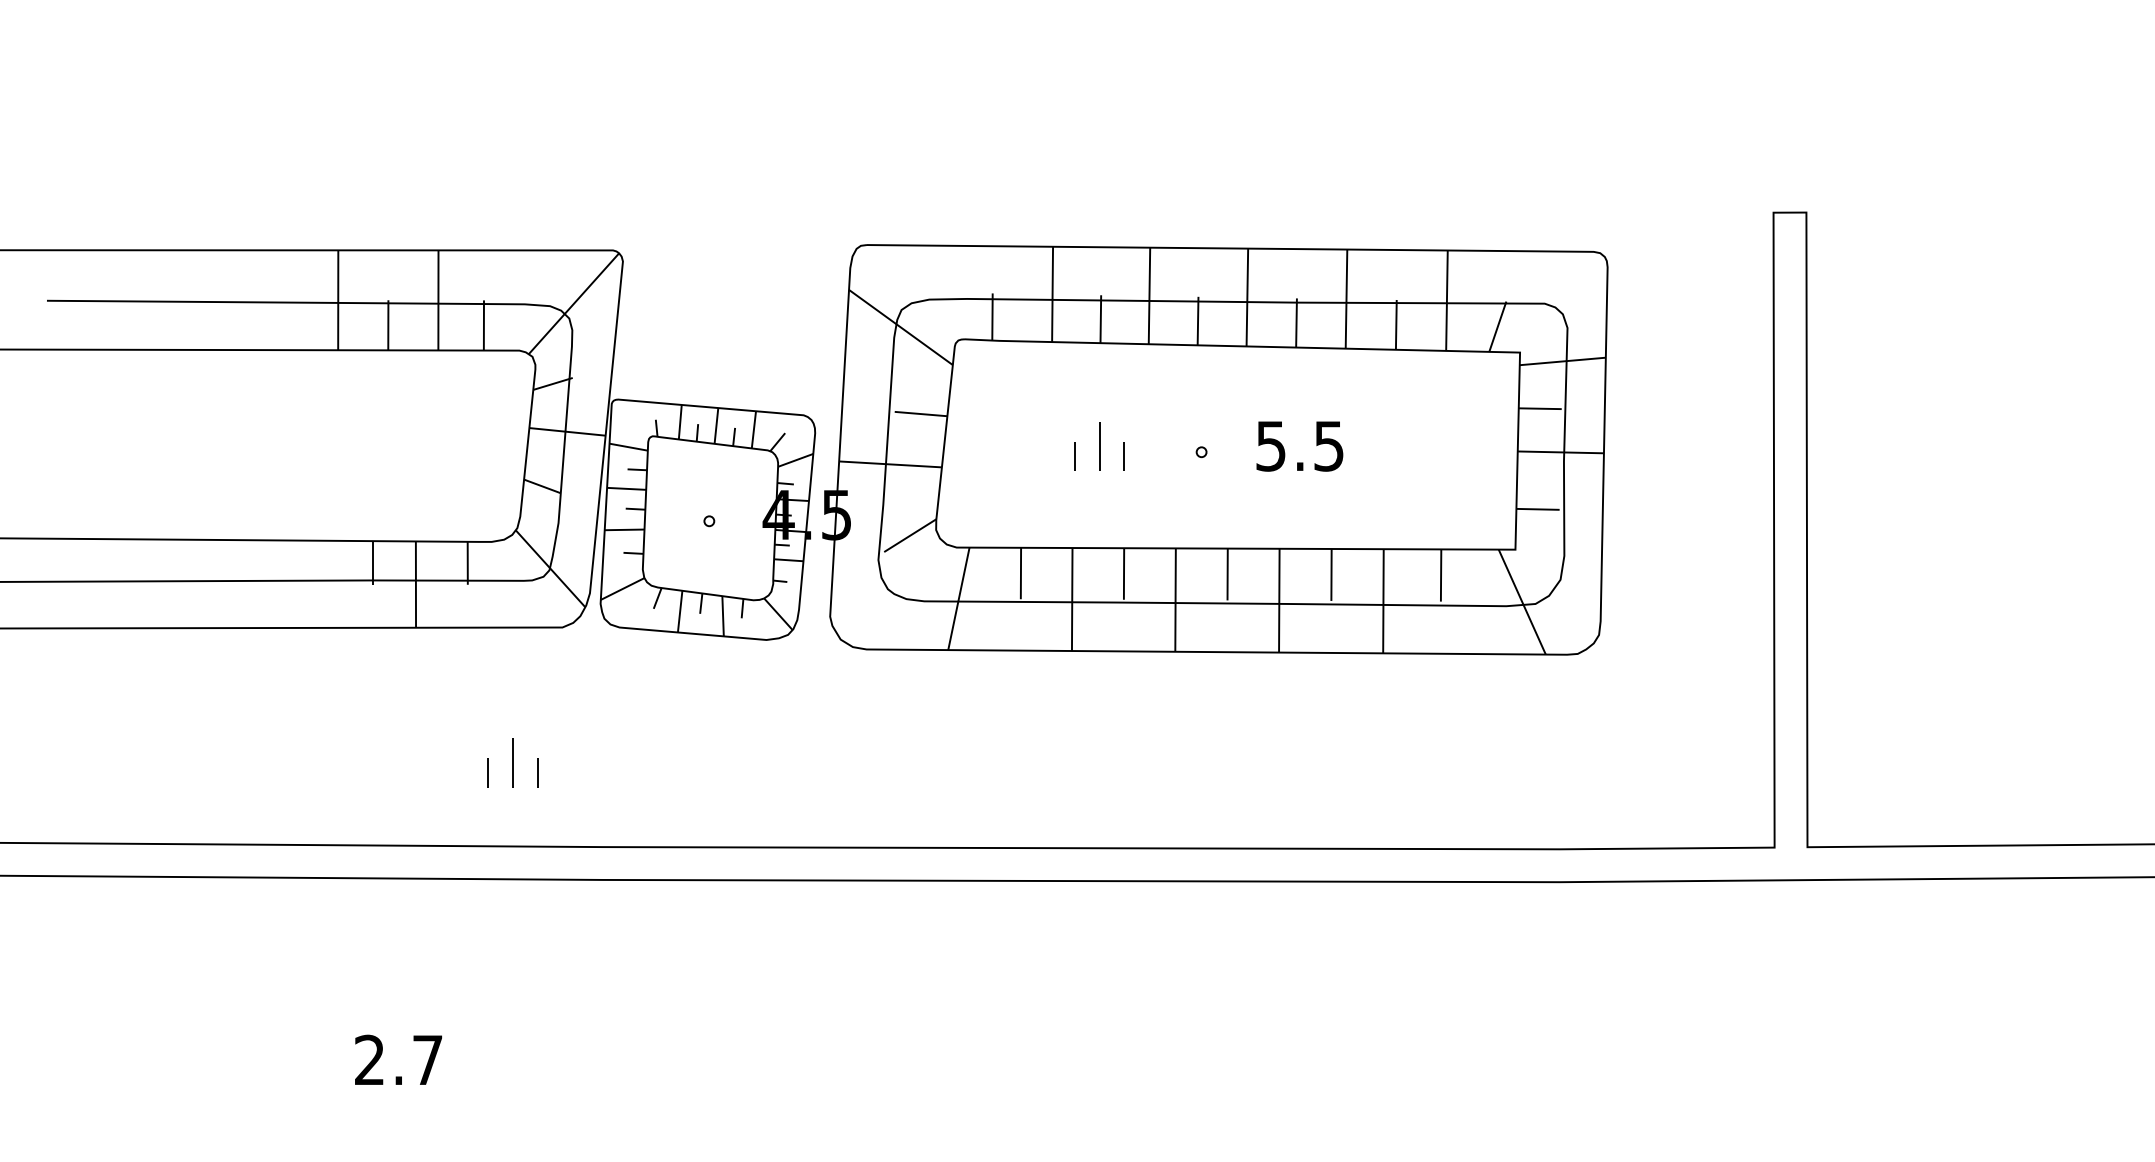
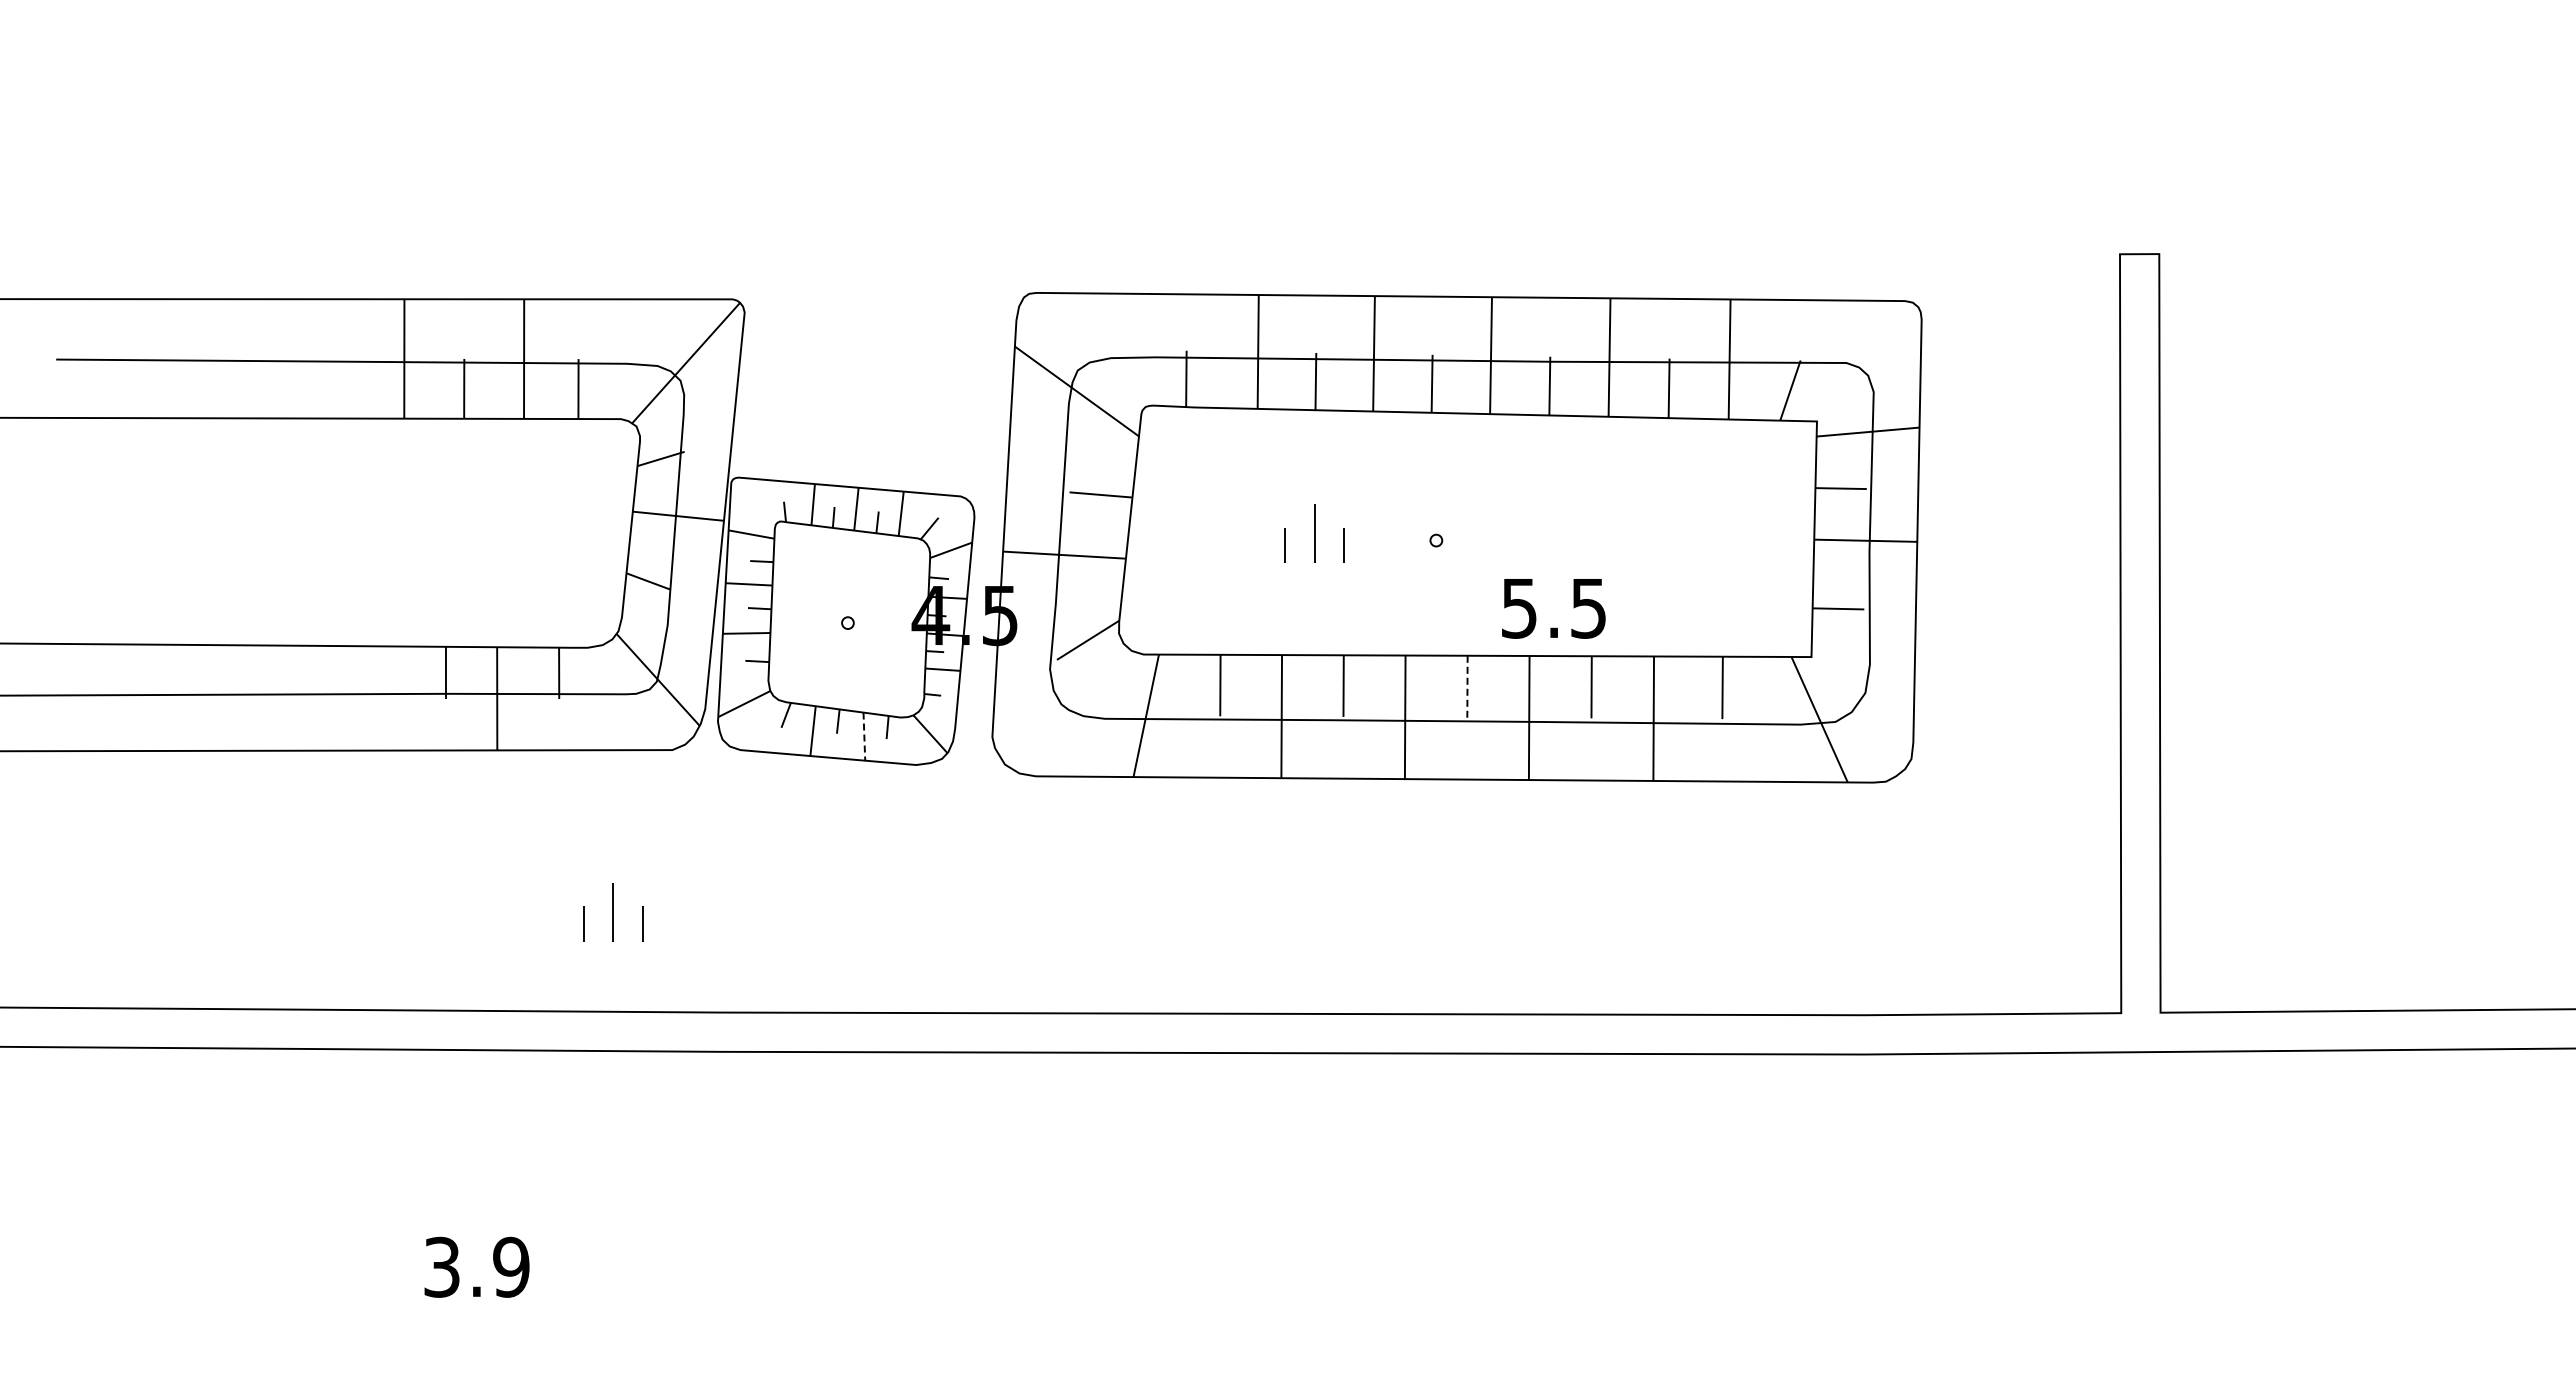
text: (1299, 446) -> (1553, 608), moved
line: (1227, 574) -> (1467, 686), solid -> dashed
line: (723, 616) -> (864, 737), solid -> dashed
text: (398, 1059) -> (476, 1266), 2.7 -> 3.9

